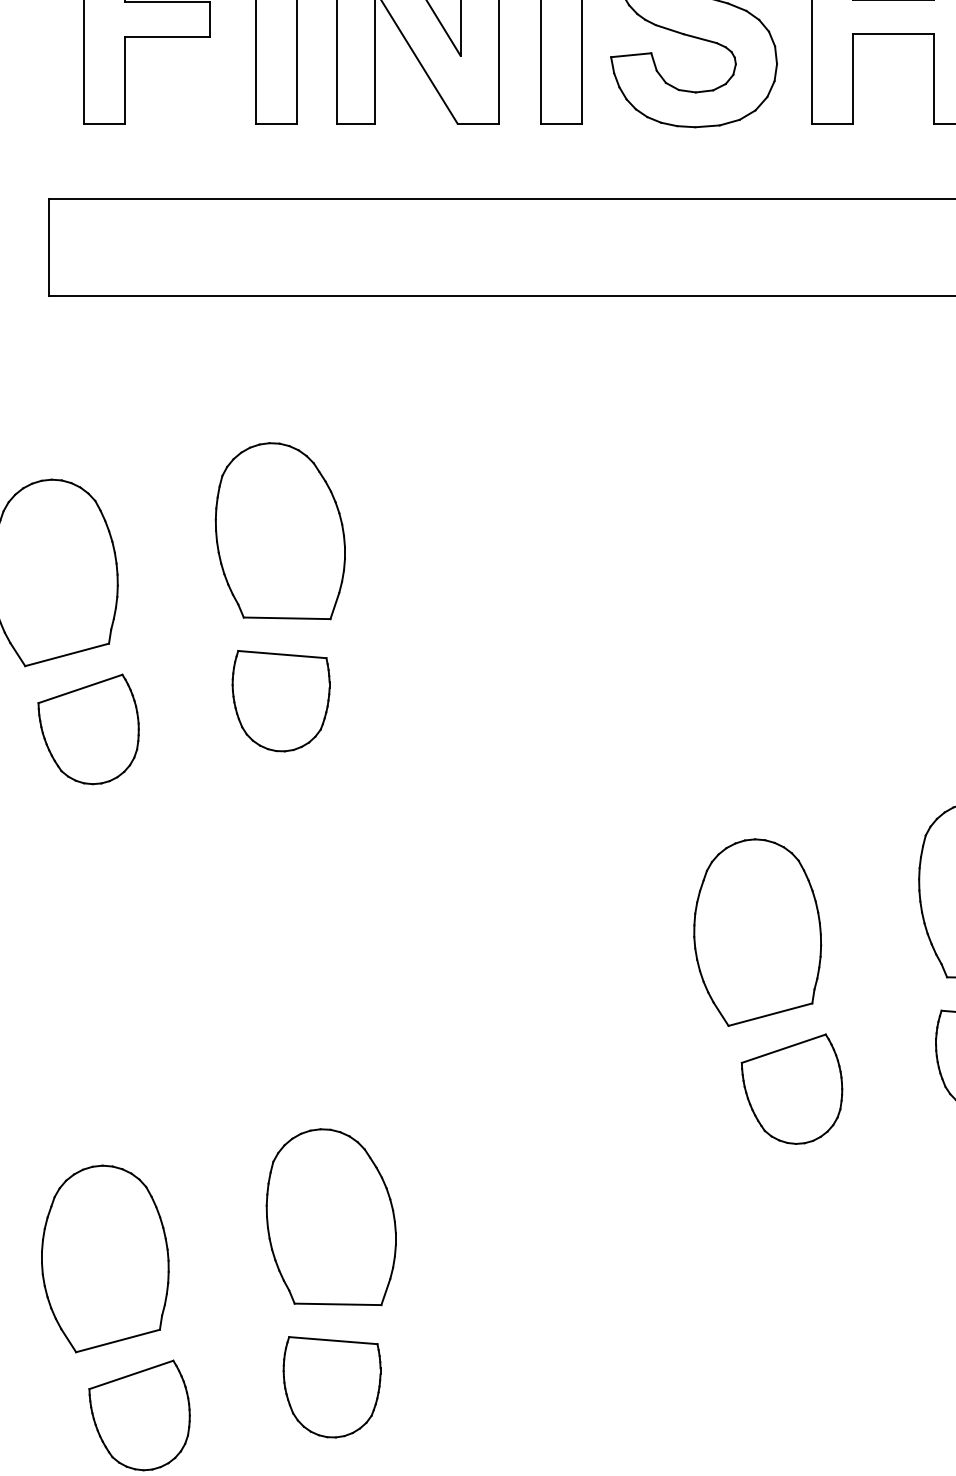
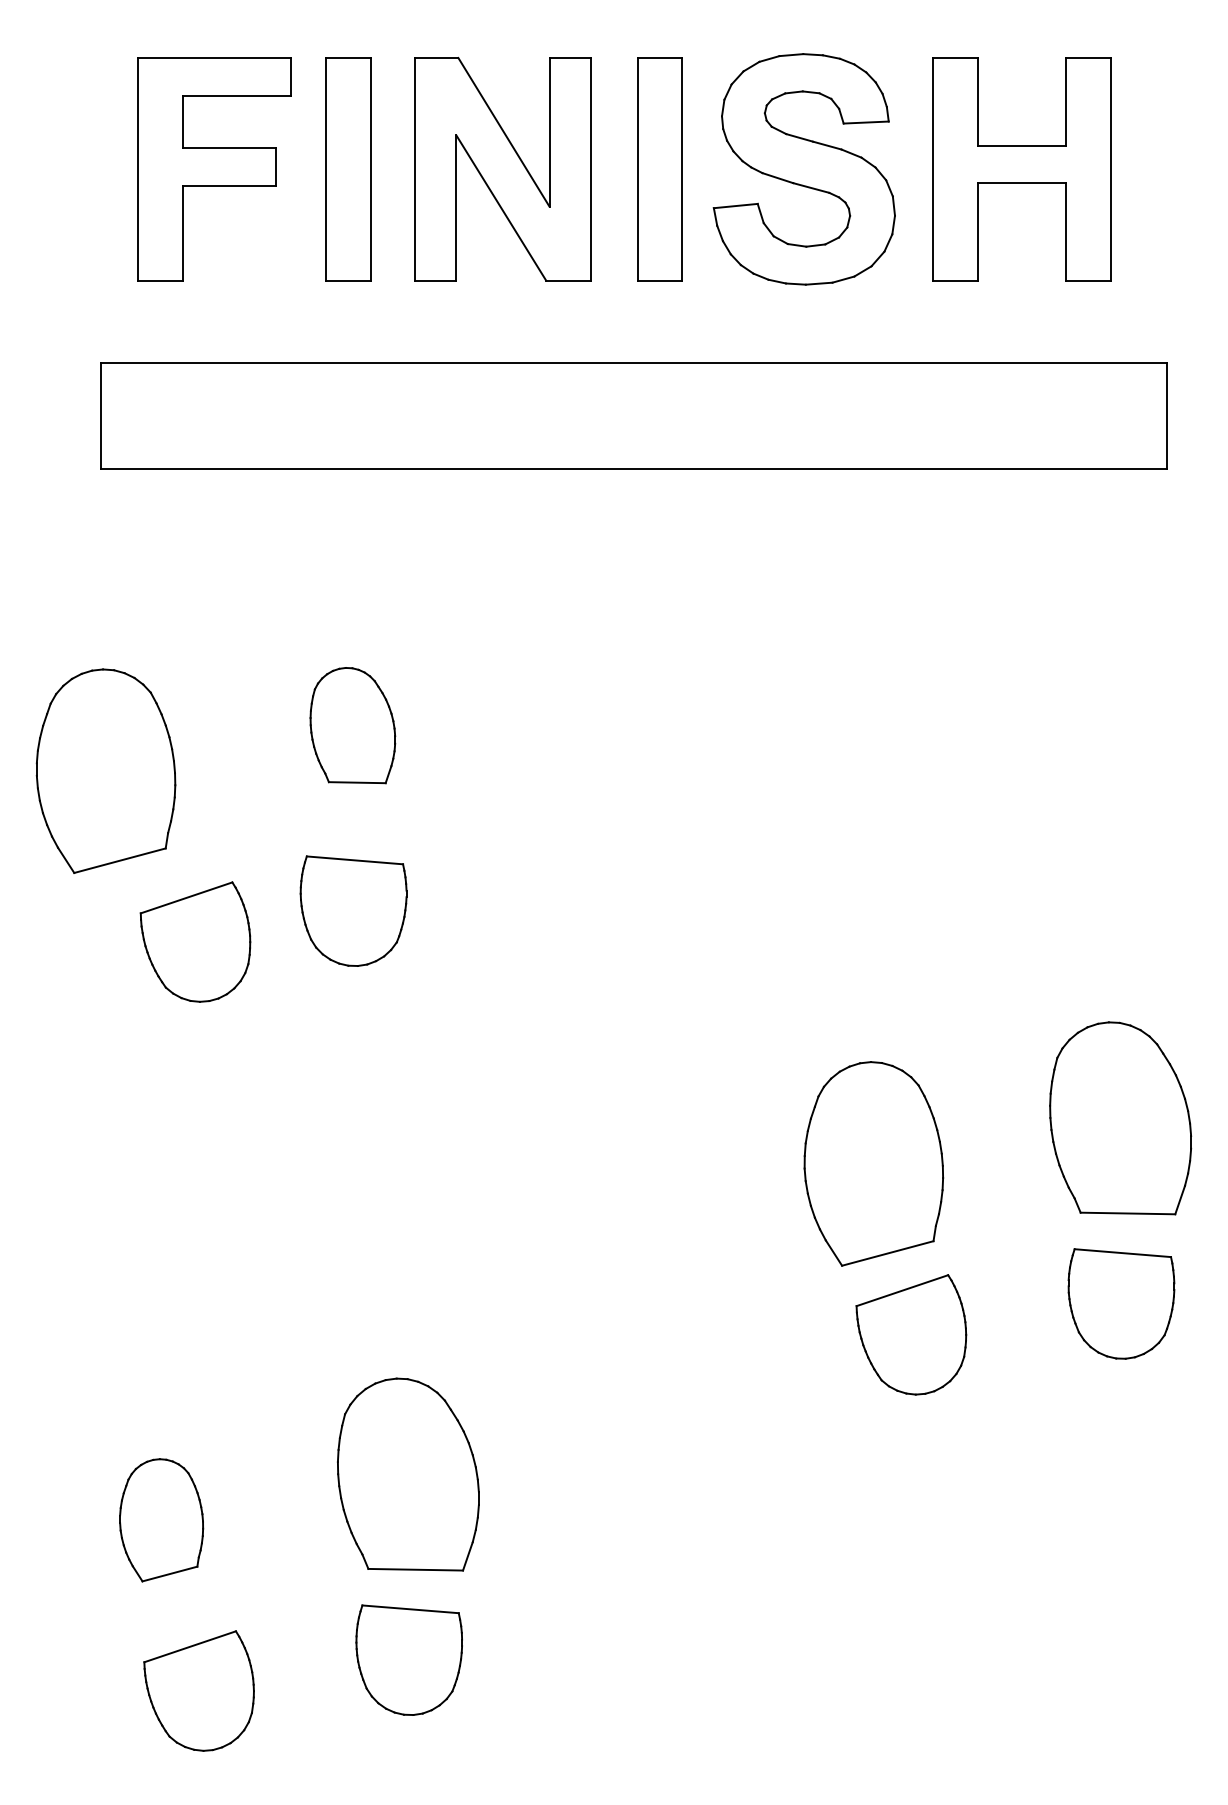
part: (280, 531) -> (352, 725), size x0.6
part: (88, 728) -> (195, 941), moved
part: (105, 1259) -> (161, 1520), size x0.6

